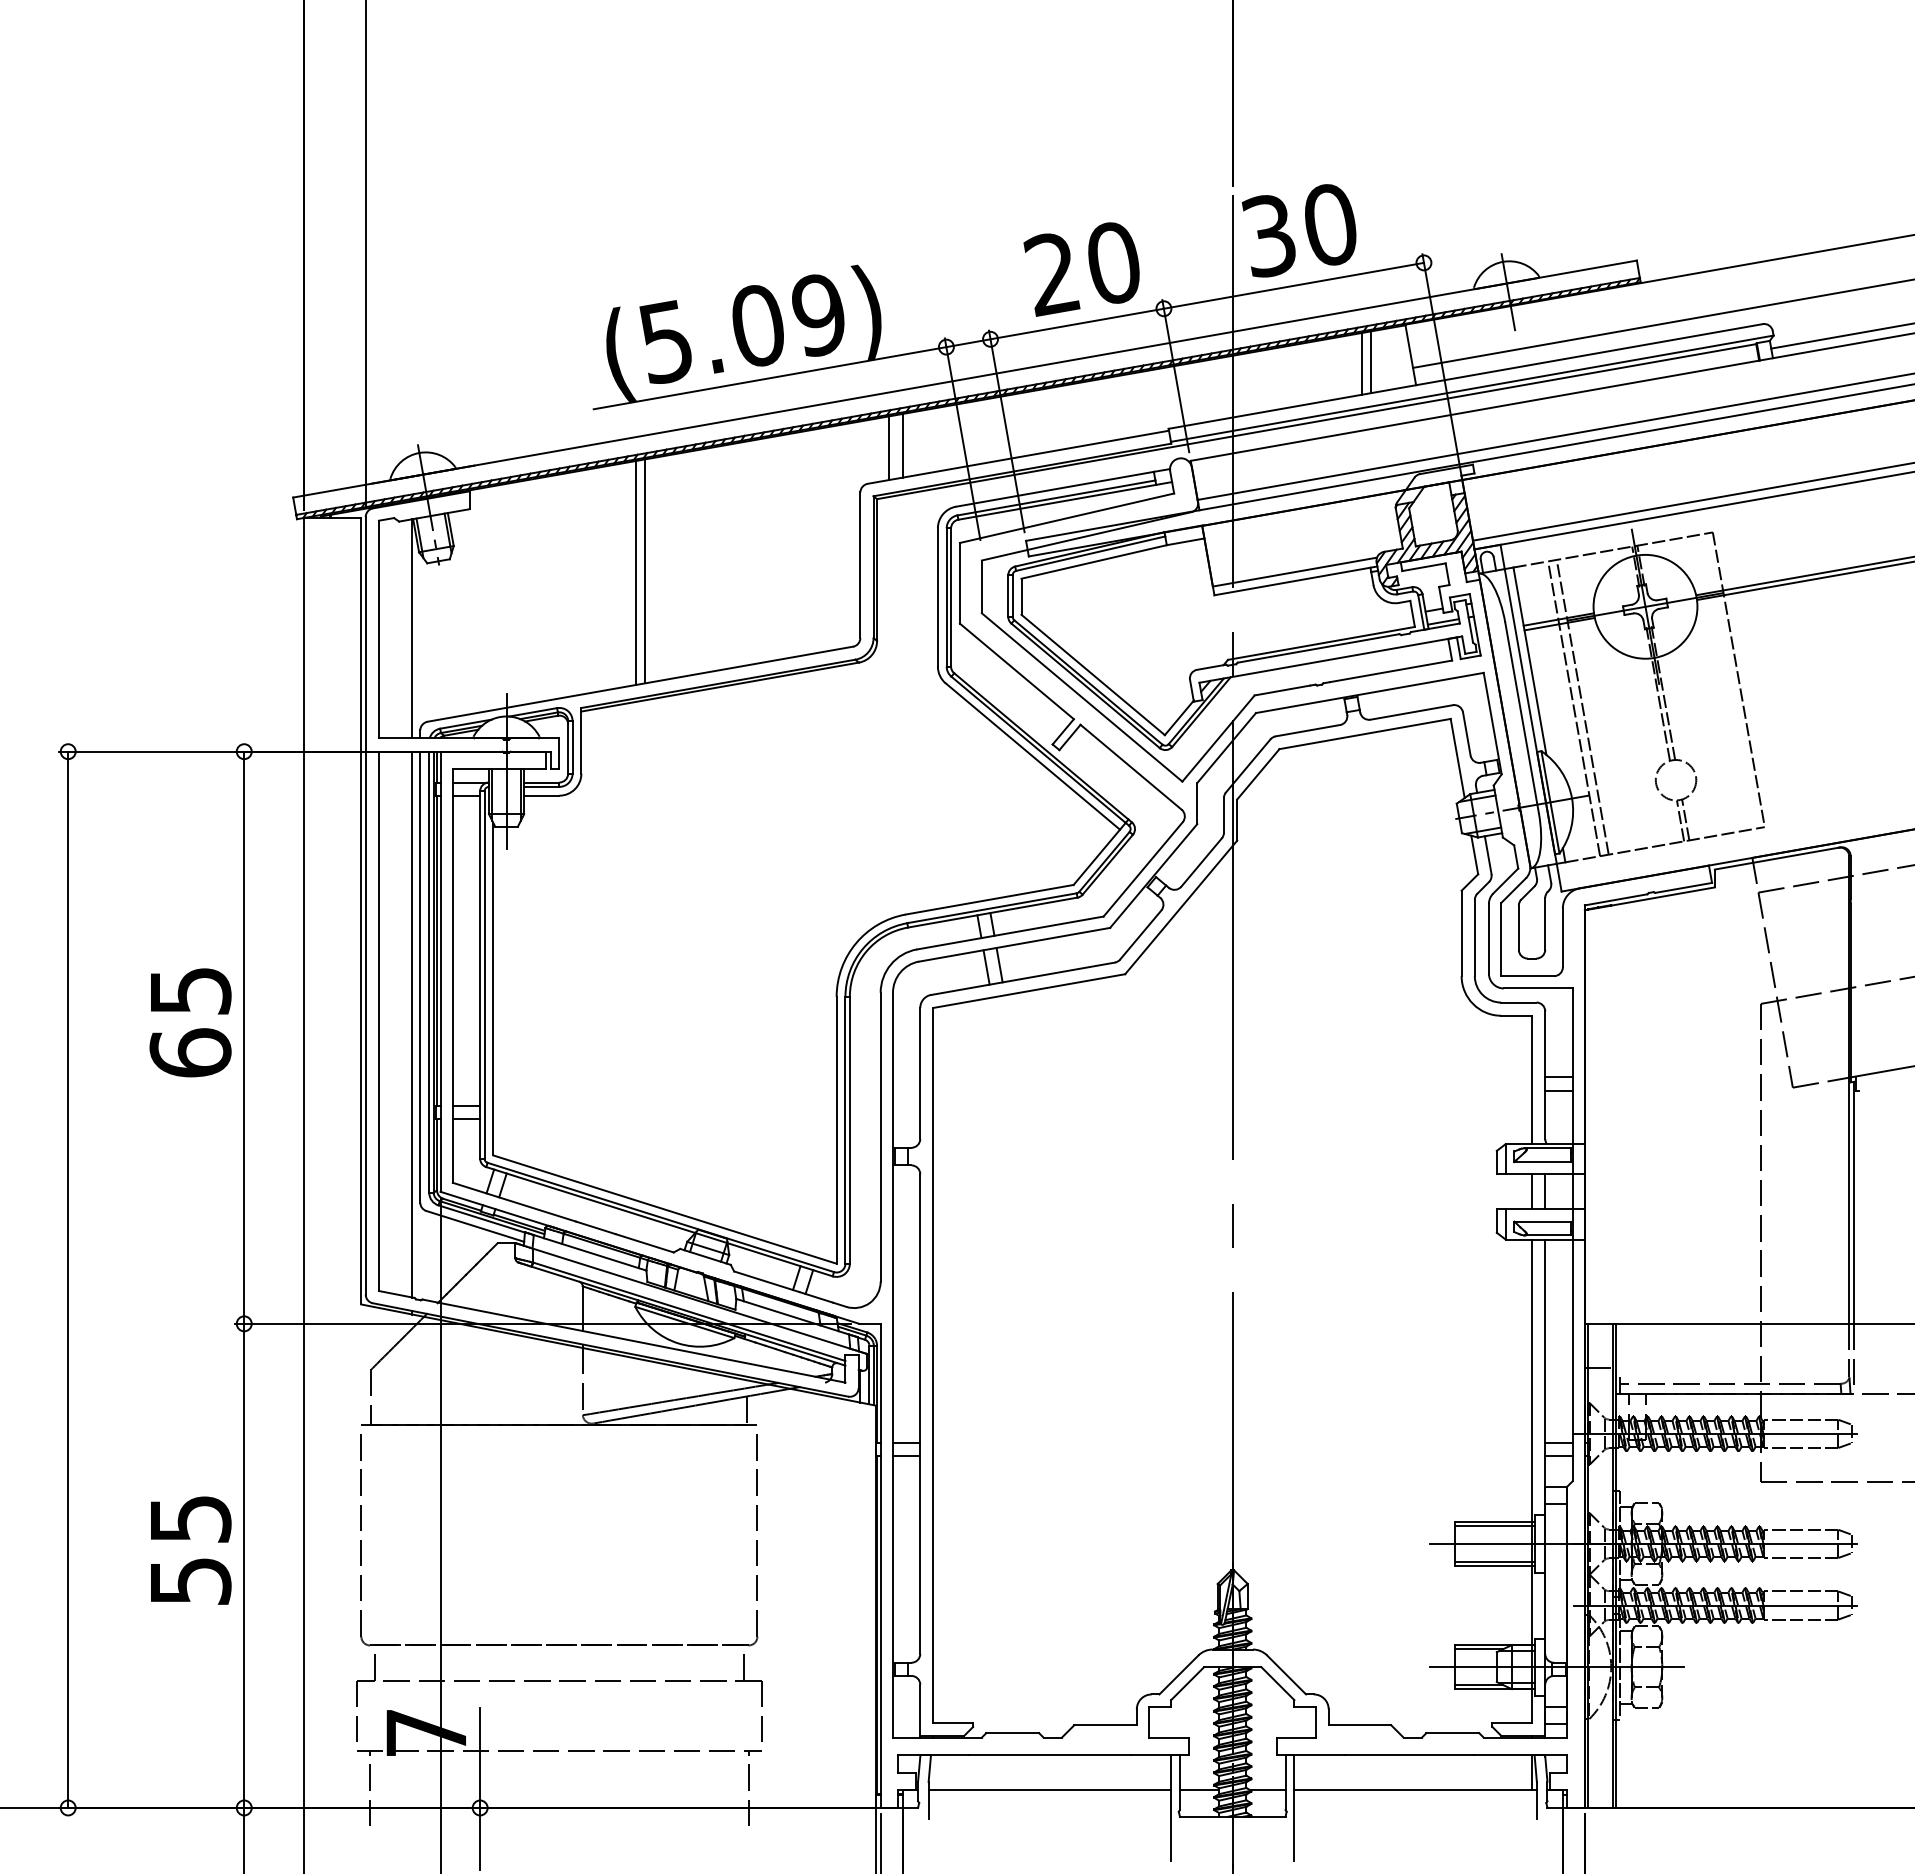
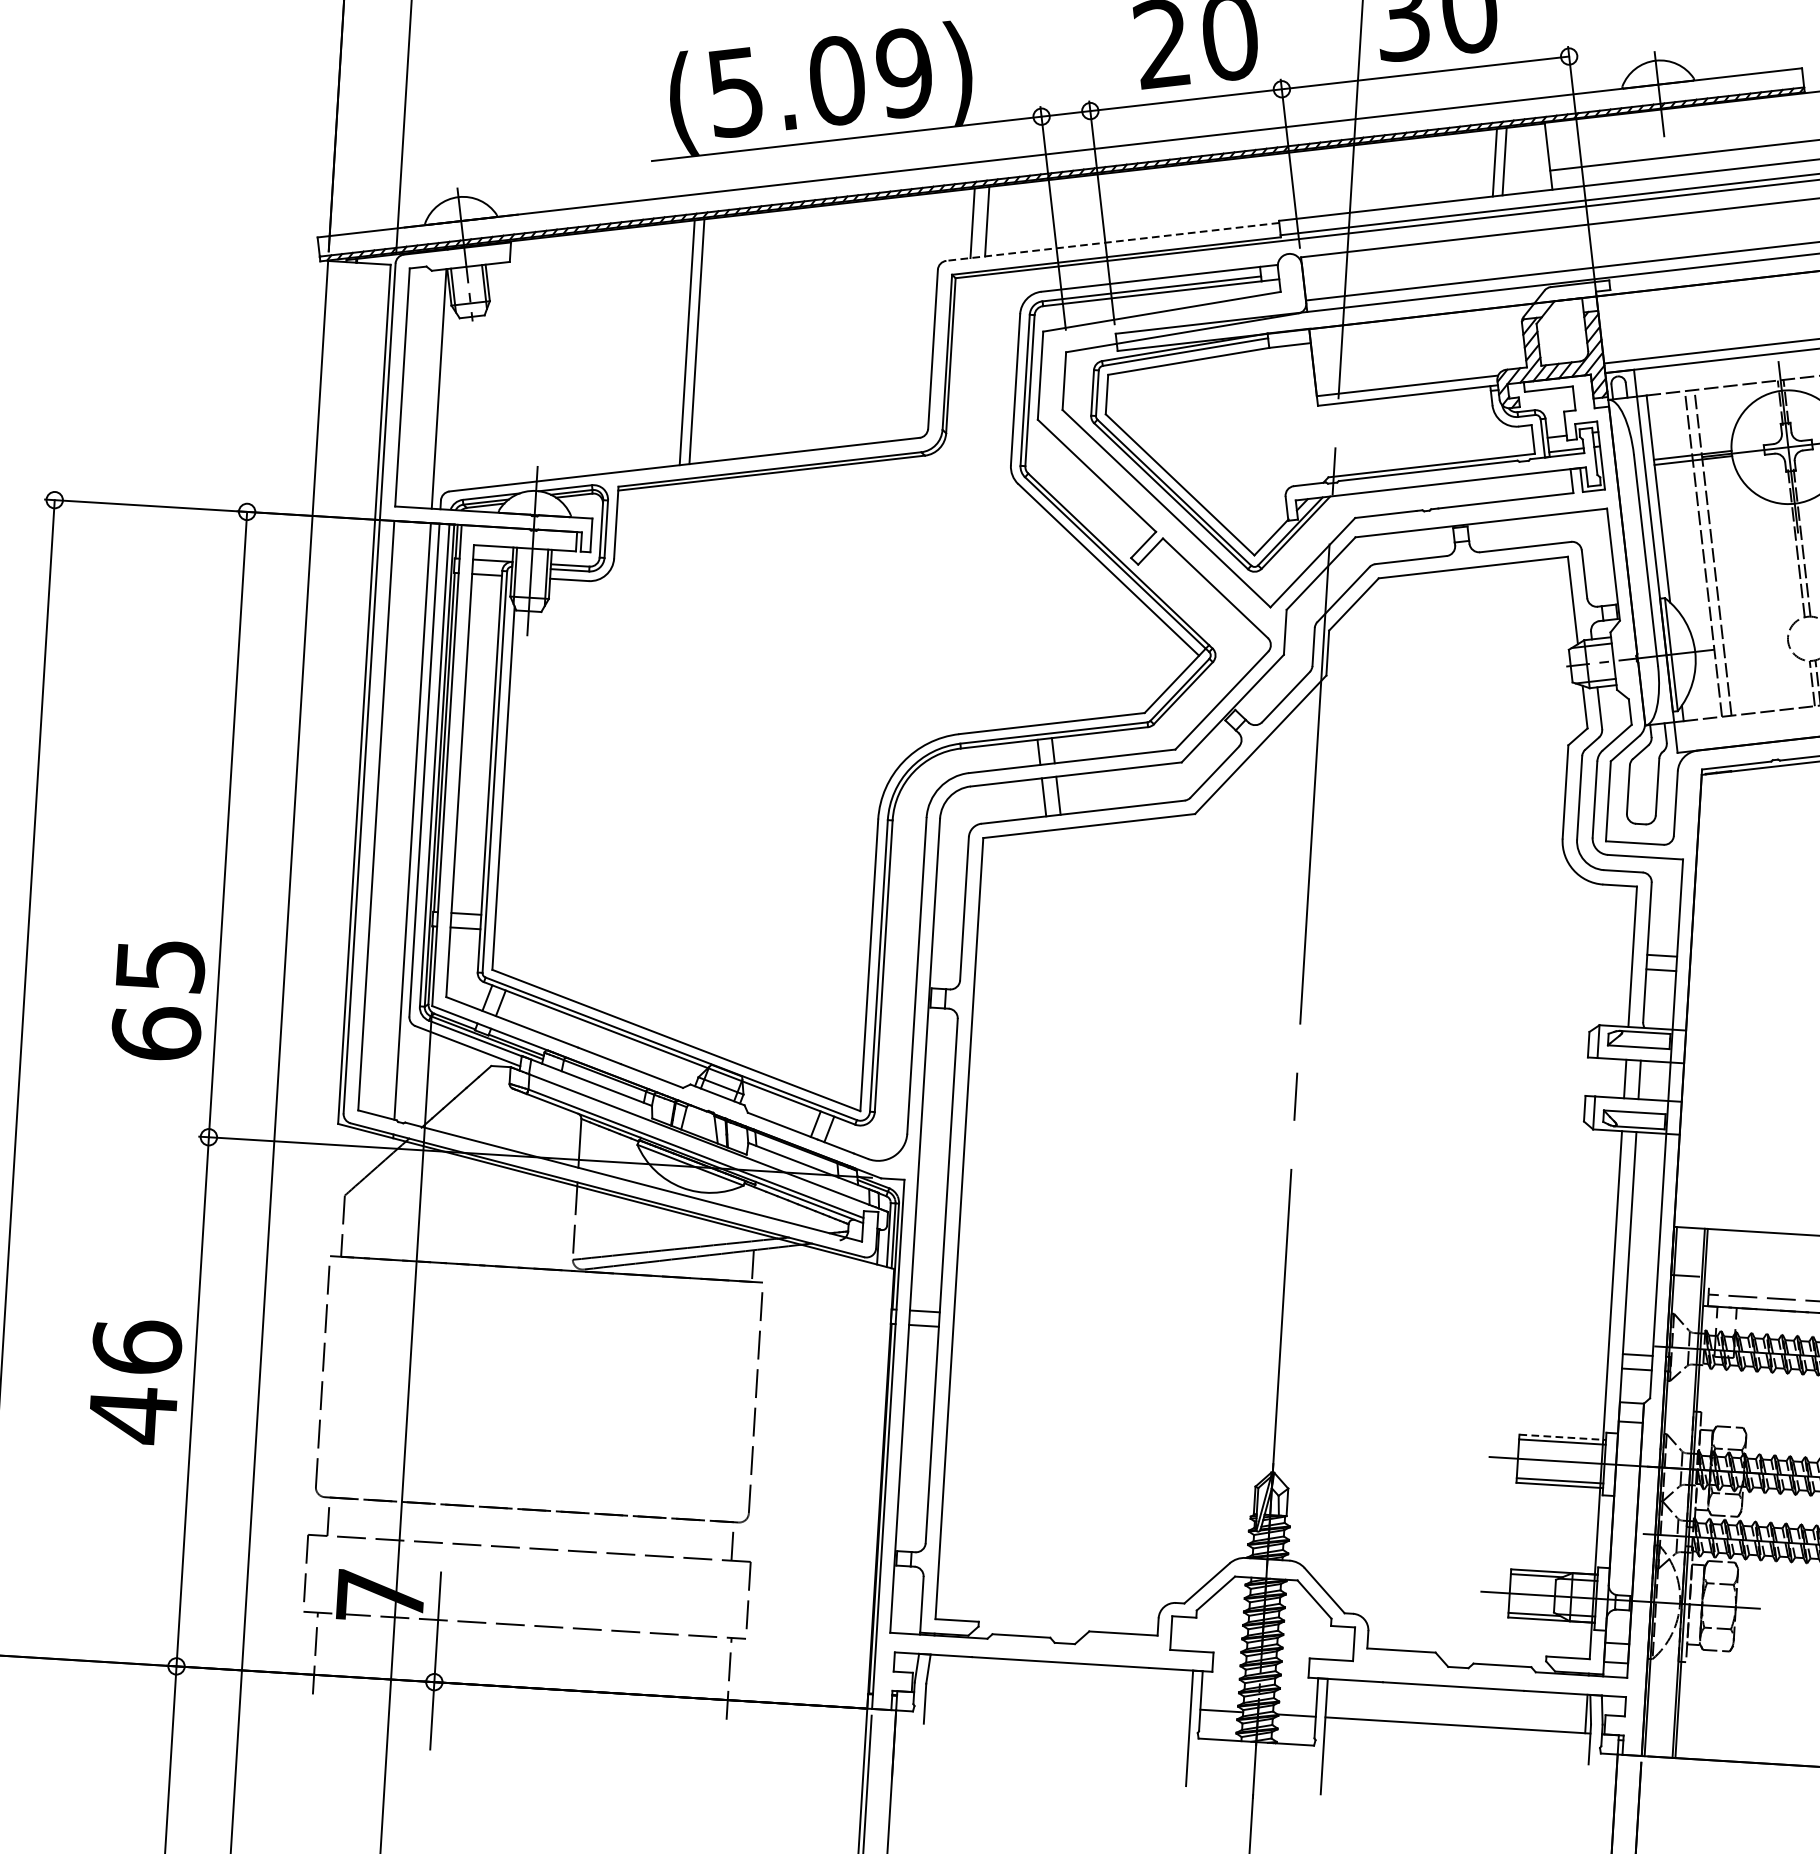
line: (1018, 457) -> (1113, 242), solid -> dashed
text: (190, 1022) -> (158, 999), moved
line: (1495, 1521) -> (1563, 1436), solid -> dashed
text: (190, 1550) -> (134, 1381), 55 -> 46
line: (1049, 1790) -> (1057, 1701), removed

